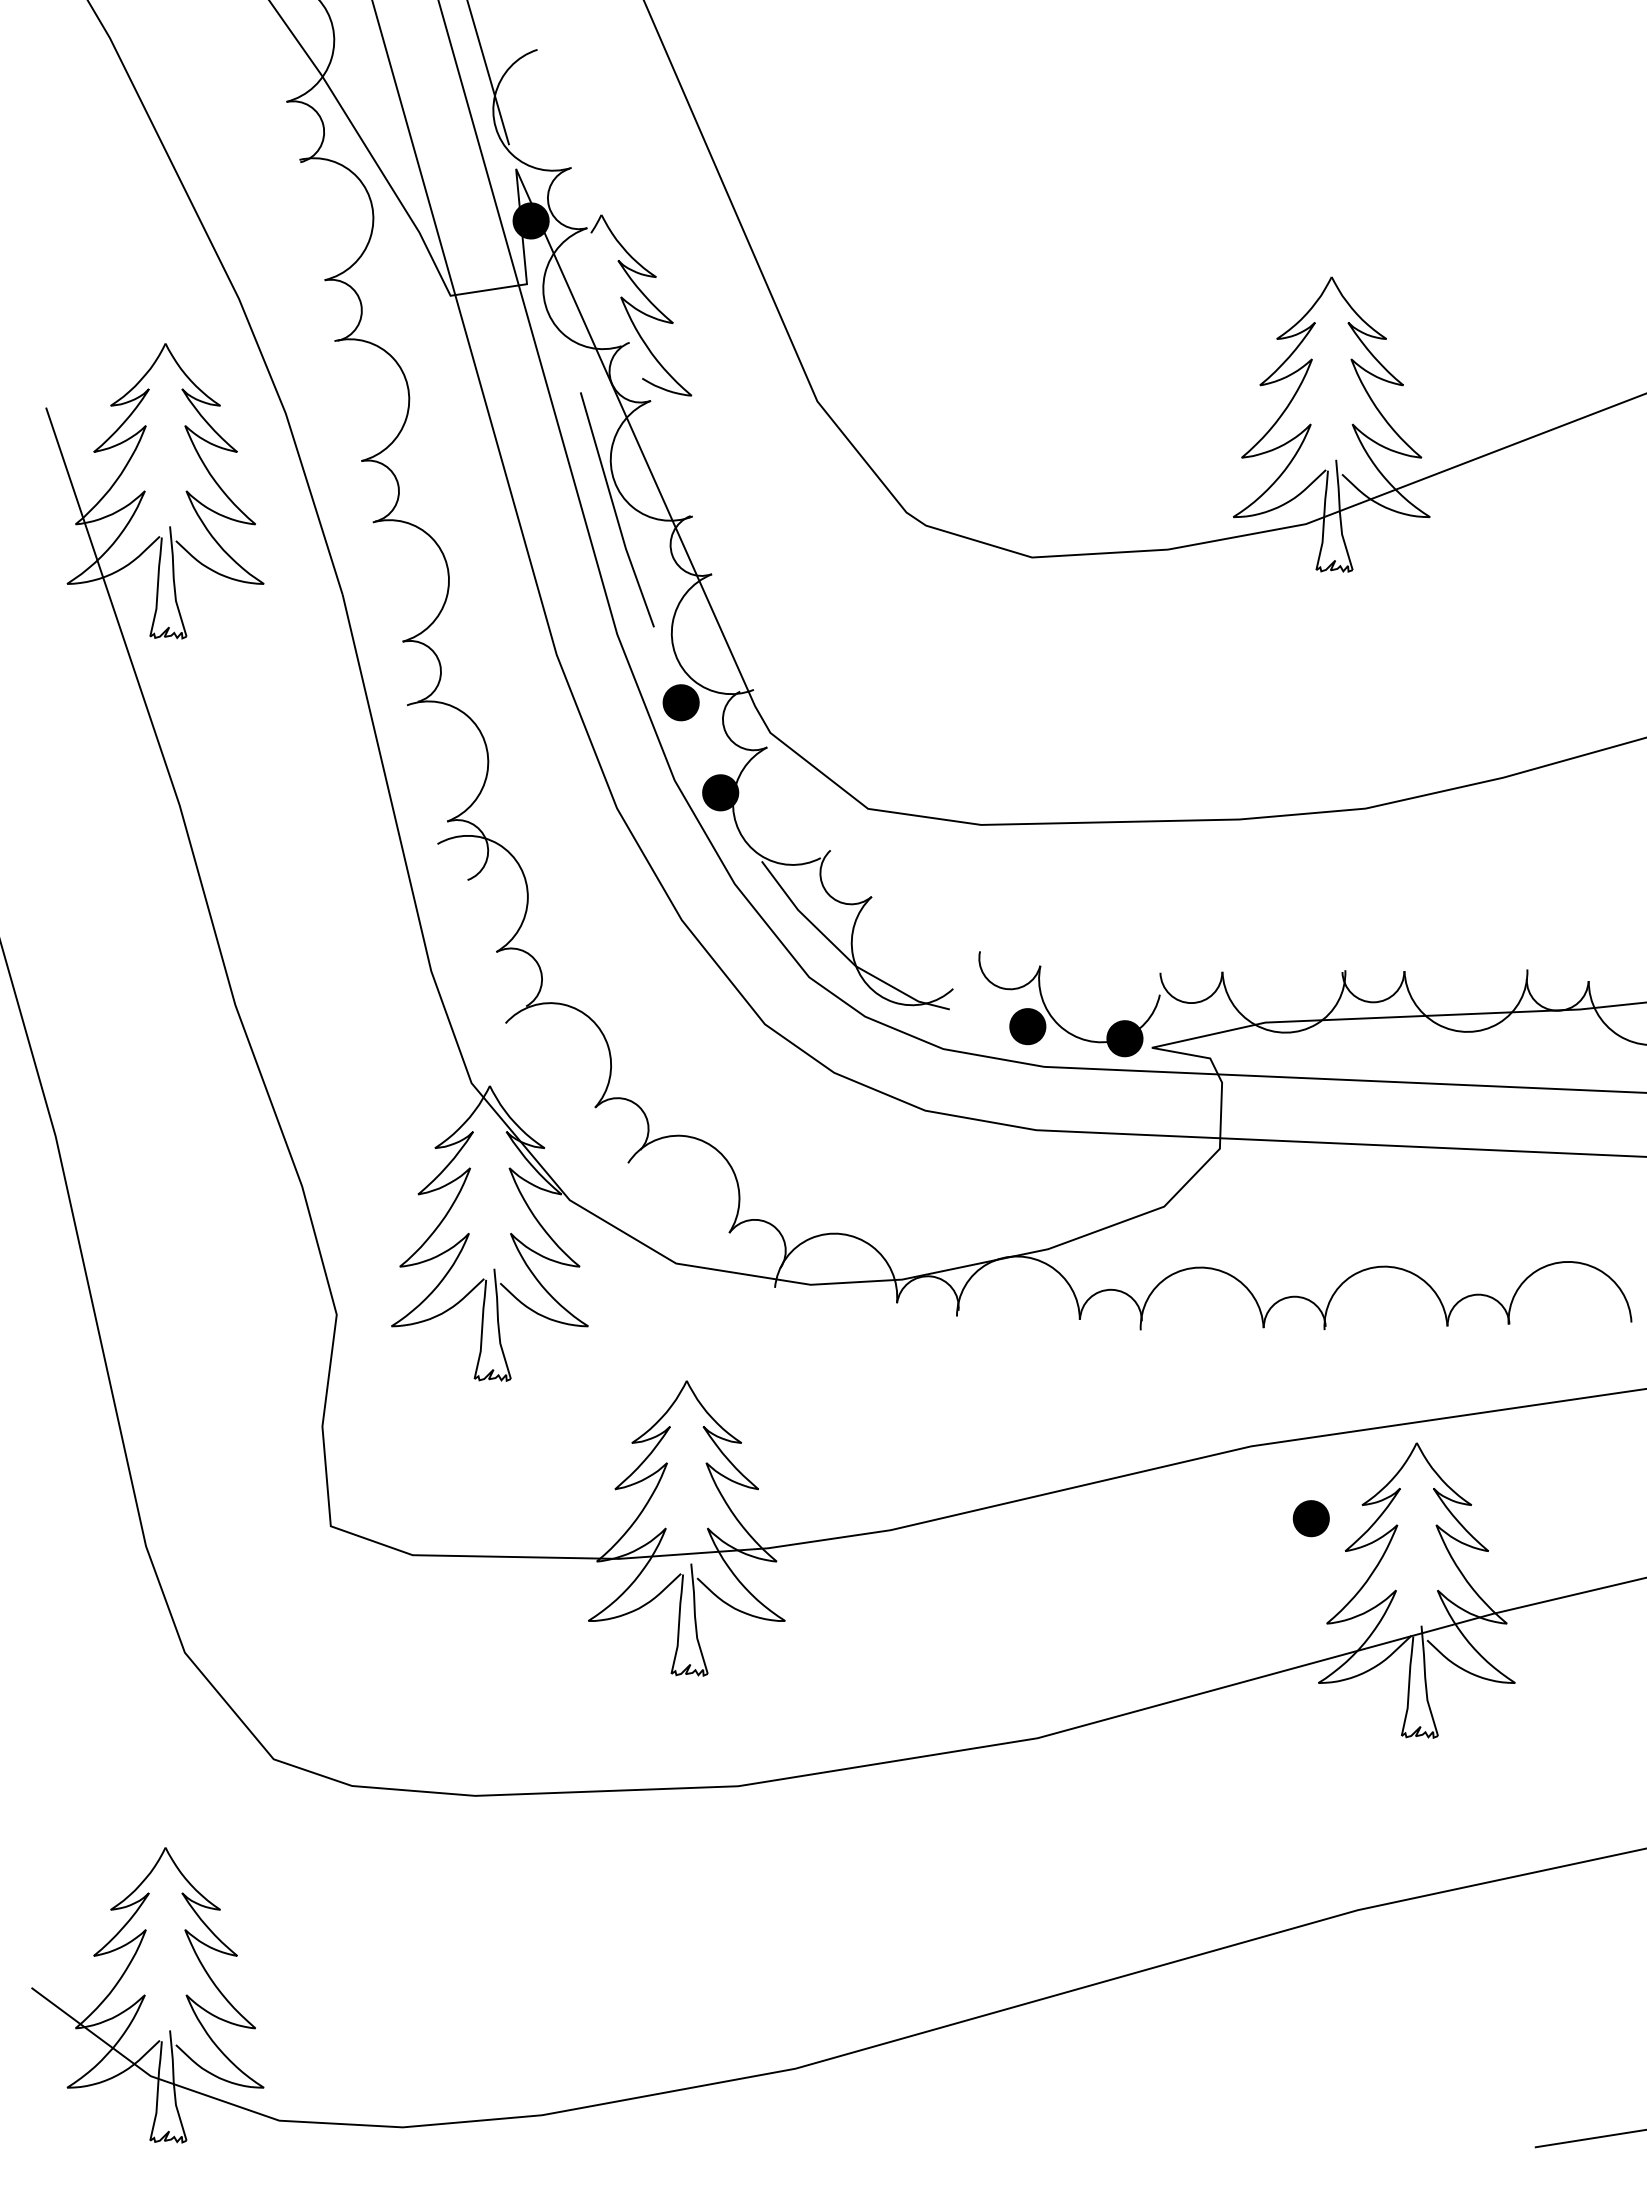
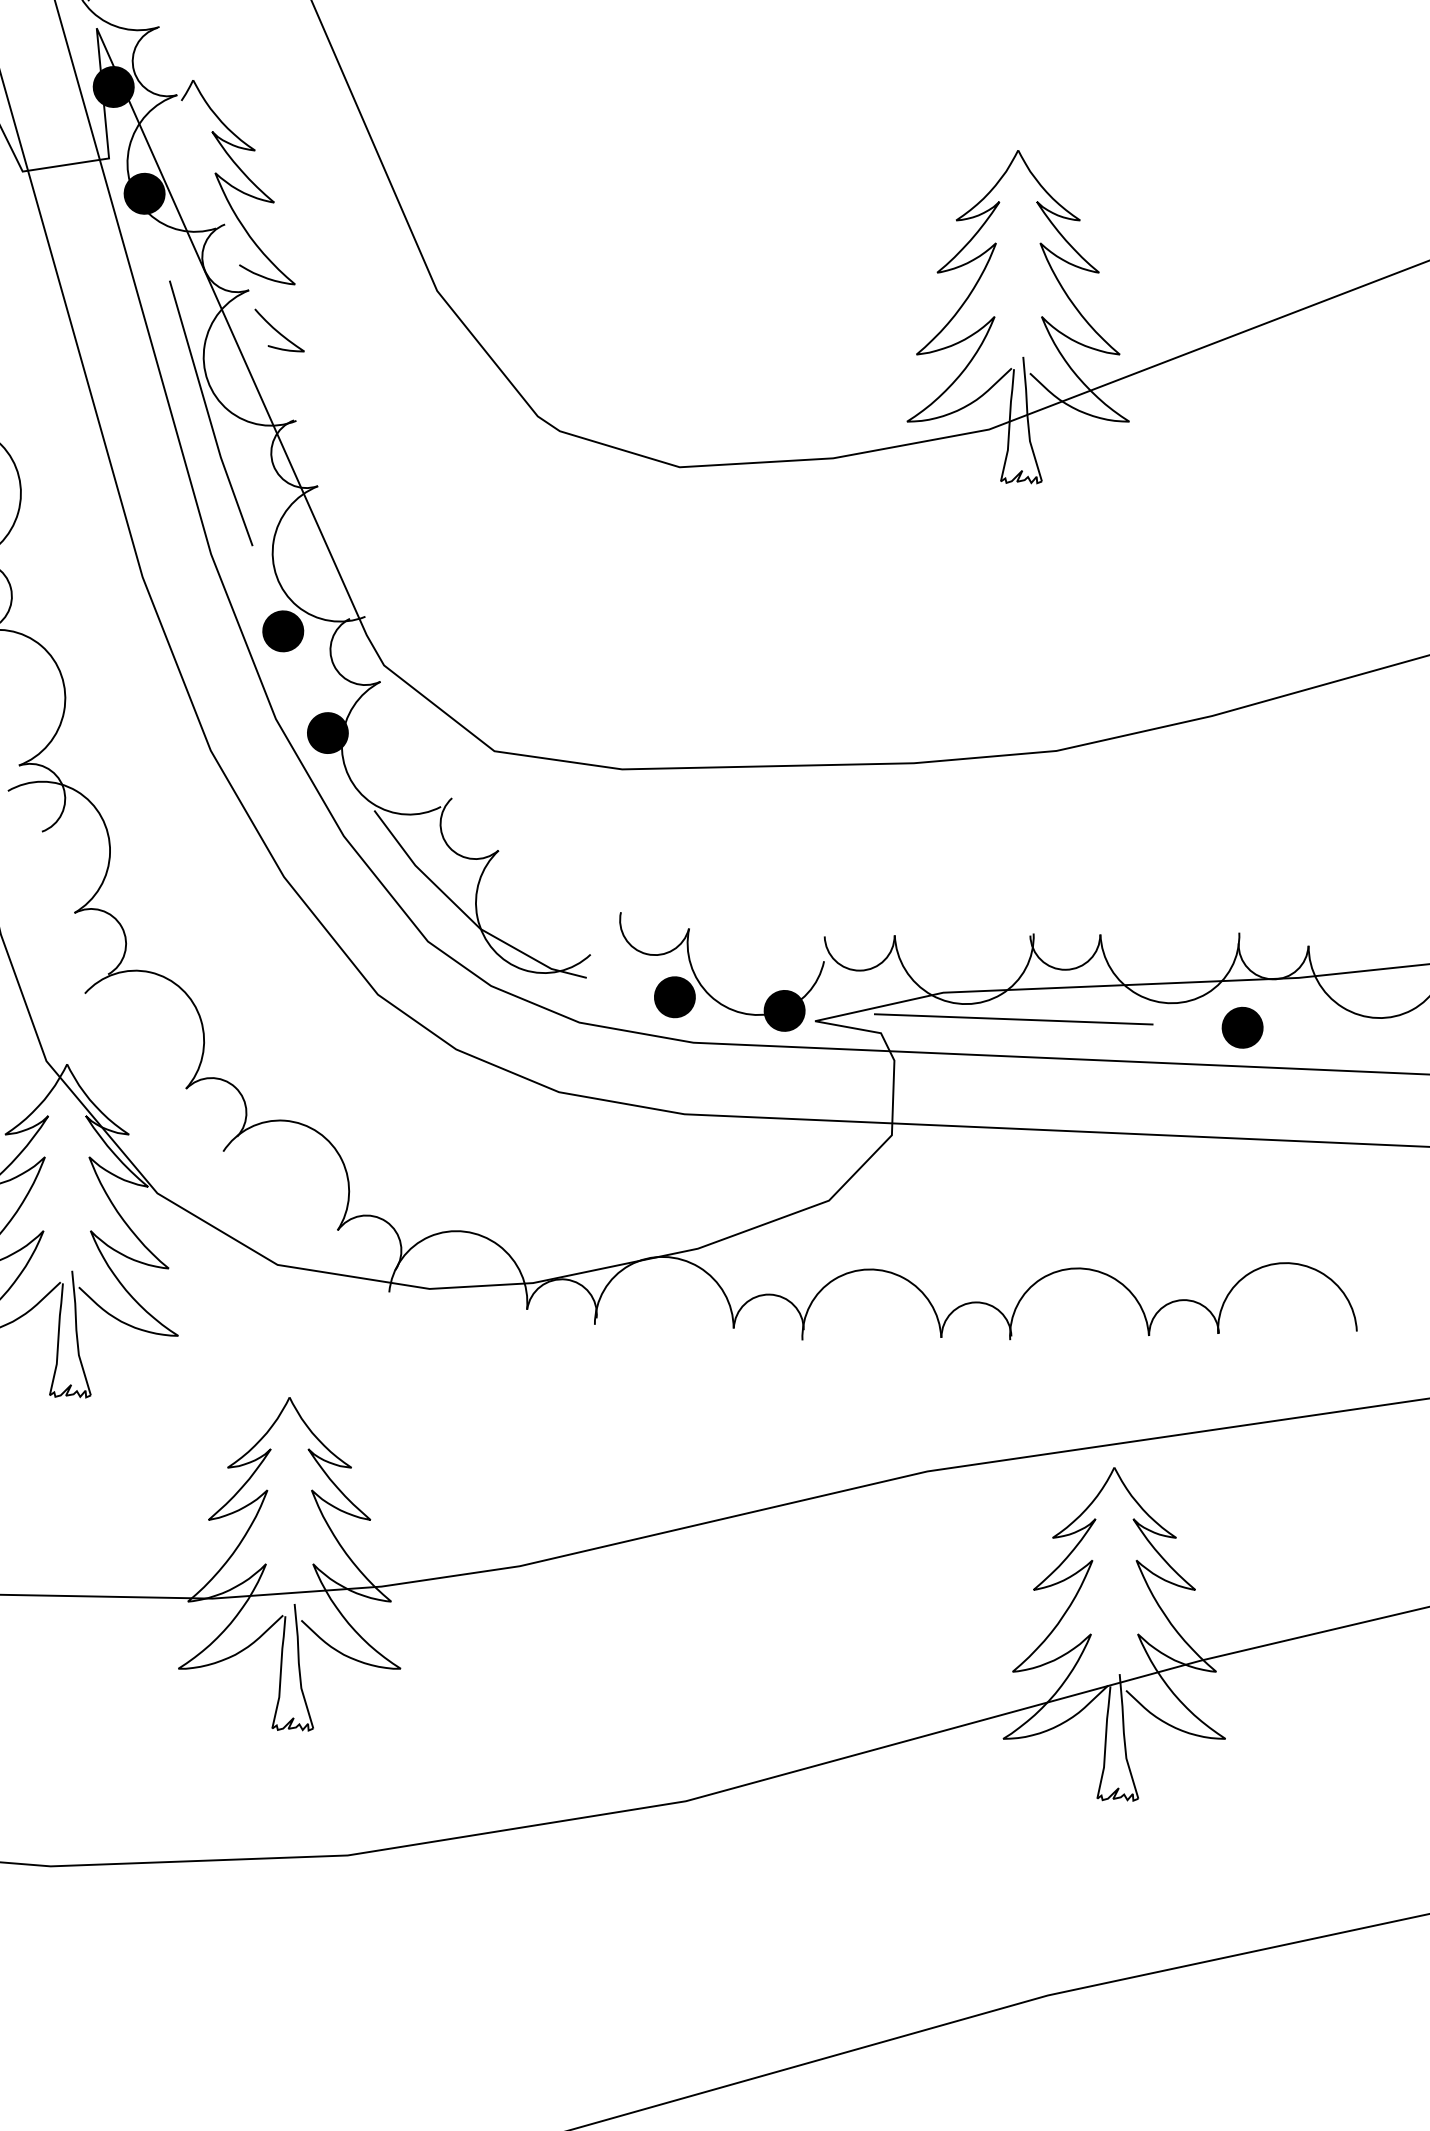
fill: (557, 314) -> (143, 192), added
curve: (676, 436) -> (277, 330), added
line: (1327, 1045) -> (1013, 1018), added
part: (1310, 1518) -> (1241, 1027), moved

